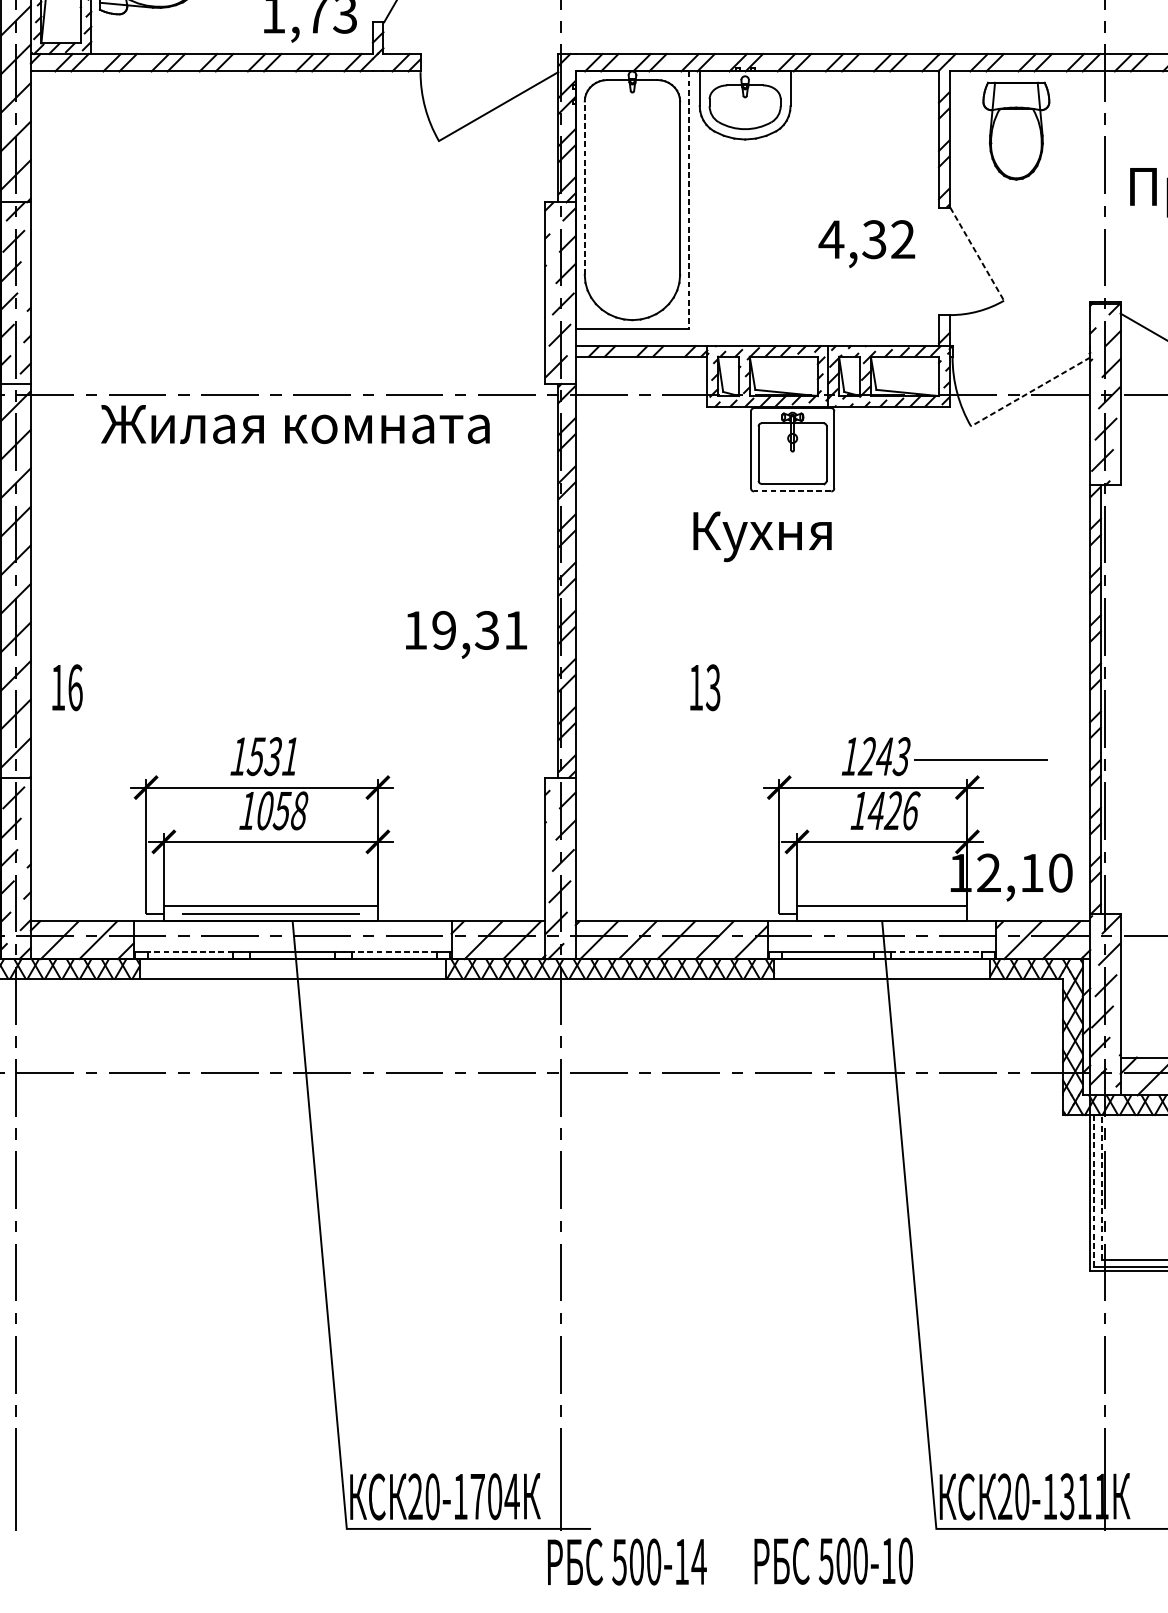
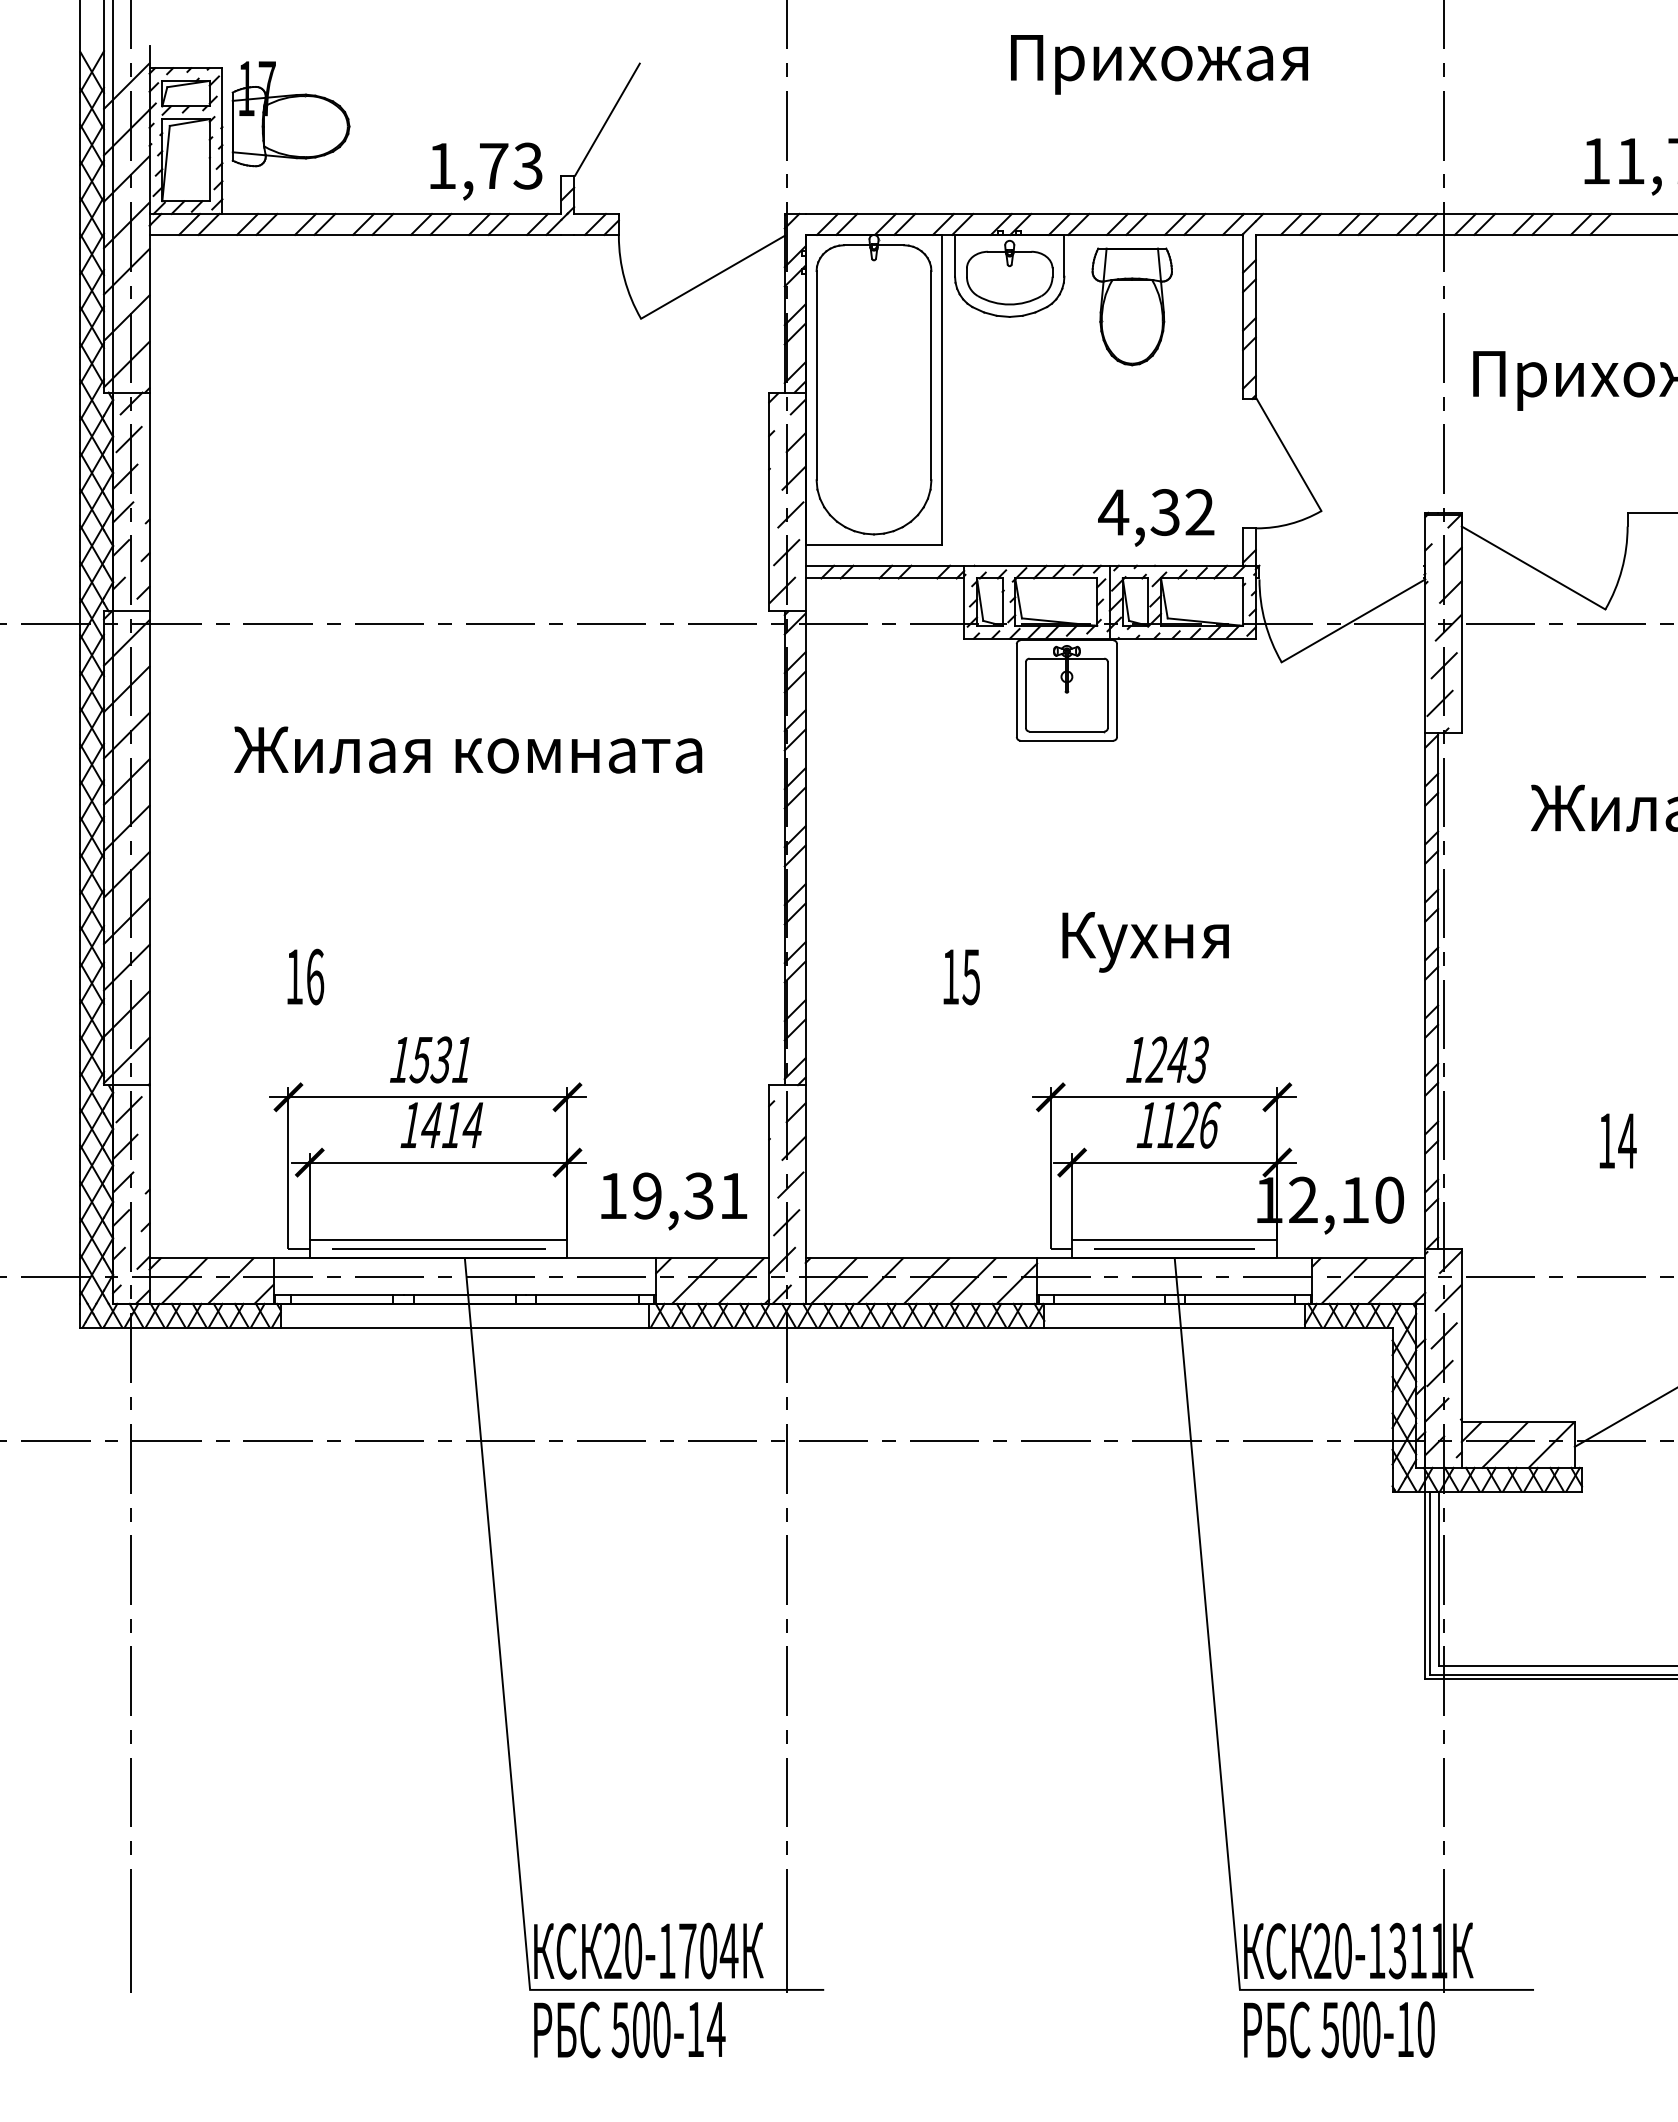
part: (1015, 130) -> (1131, 306), moved
line: (584, 188) -> (816, 375), dashed -> solid
line: (689, 199) -> (942, 389), dashed -> solid
text: (867, 243) -> (1156, 517), moved
line: (977, 254) -> (1289, 455), dashed -> solid
line: (1030, 391) -> (1353, 620), dashed -> solid
text: (295, 424) -> (468, 749), moved
line: (792, 491) -> (1066, 740), dashed -> solid
text: (762, 536) -> (1145, 942), moved
text: (466, 634) -> (674, 1201), moved
text: (67, 687) -> (305, 976), moved
text: (712, 687) -> (970, 976), 13 -> 15
line: (980, 759) -> (1174, 1248), moved
text: (282, 810) -> (452, 1124), 1058 -> 1414
text: (876, 810) -> (1167, 1124), 1426 -> 1126
line: (190, 951) -> (341, 1294), dashed -> solid
line: (394, 951) -> (587, 1294), dashed -> solid
line: (936, 951) -> (1240, 1294), dashed -> solid
line: (1101, 1187) -> (1438, 1578), dashed -> solid
line: (1093, 1191) -> (1429, 1583), dashed -> solid
text: (833, 1560) -> (1339, 2029), moved
text: (627, 1561) -> (629, 2029), moved

